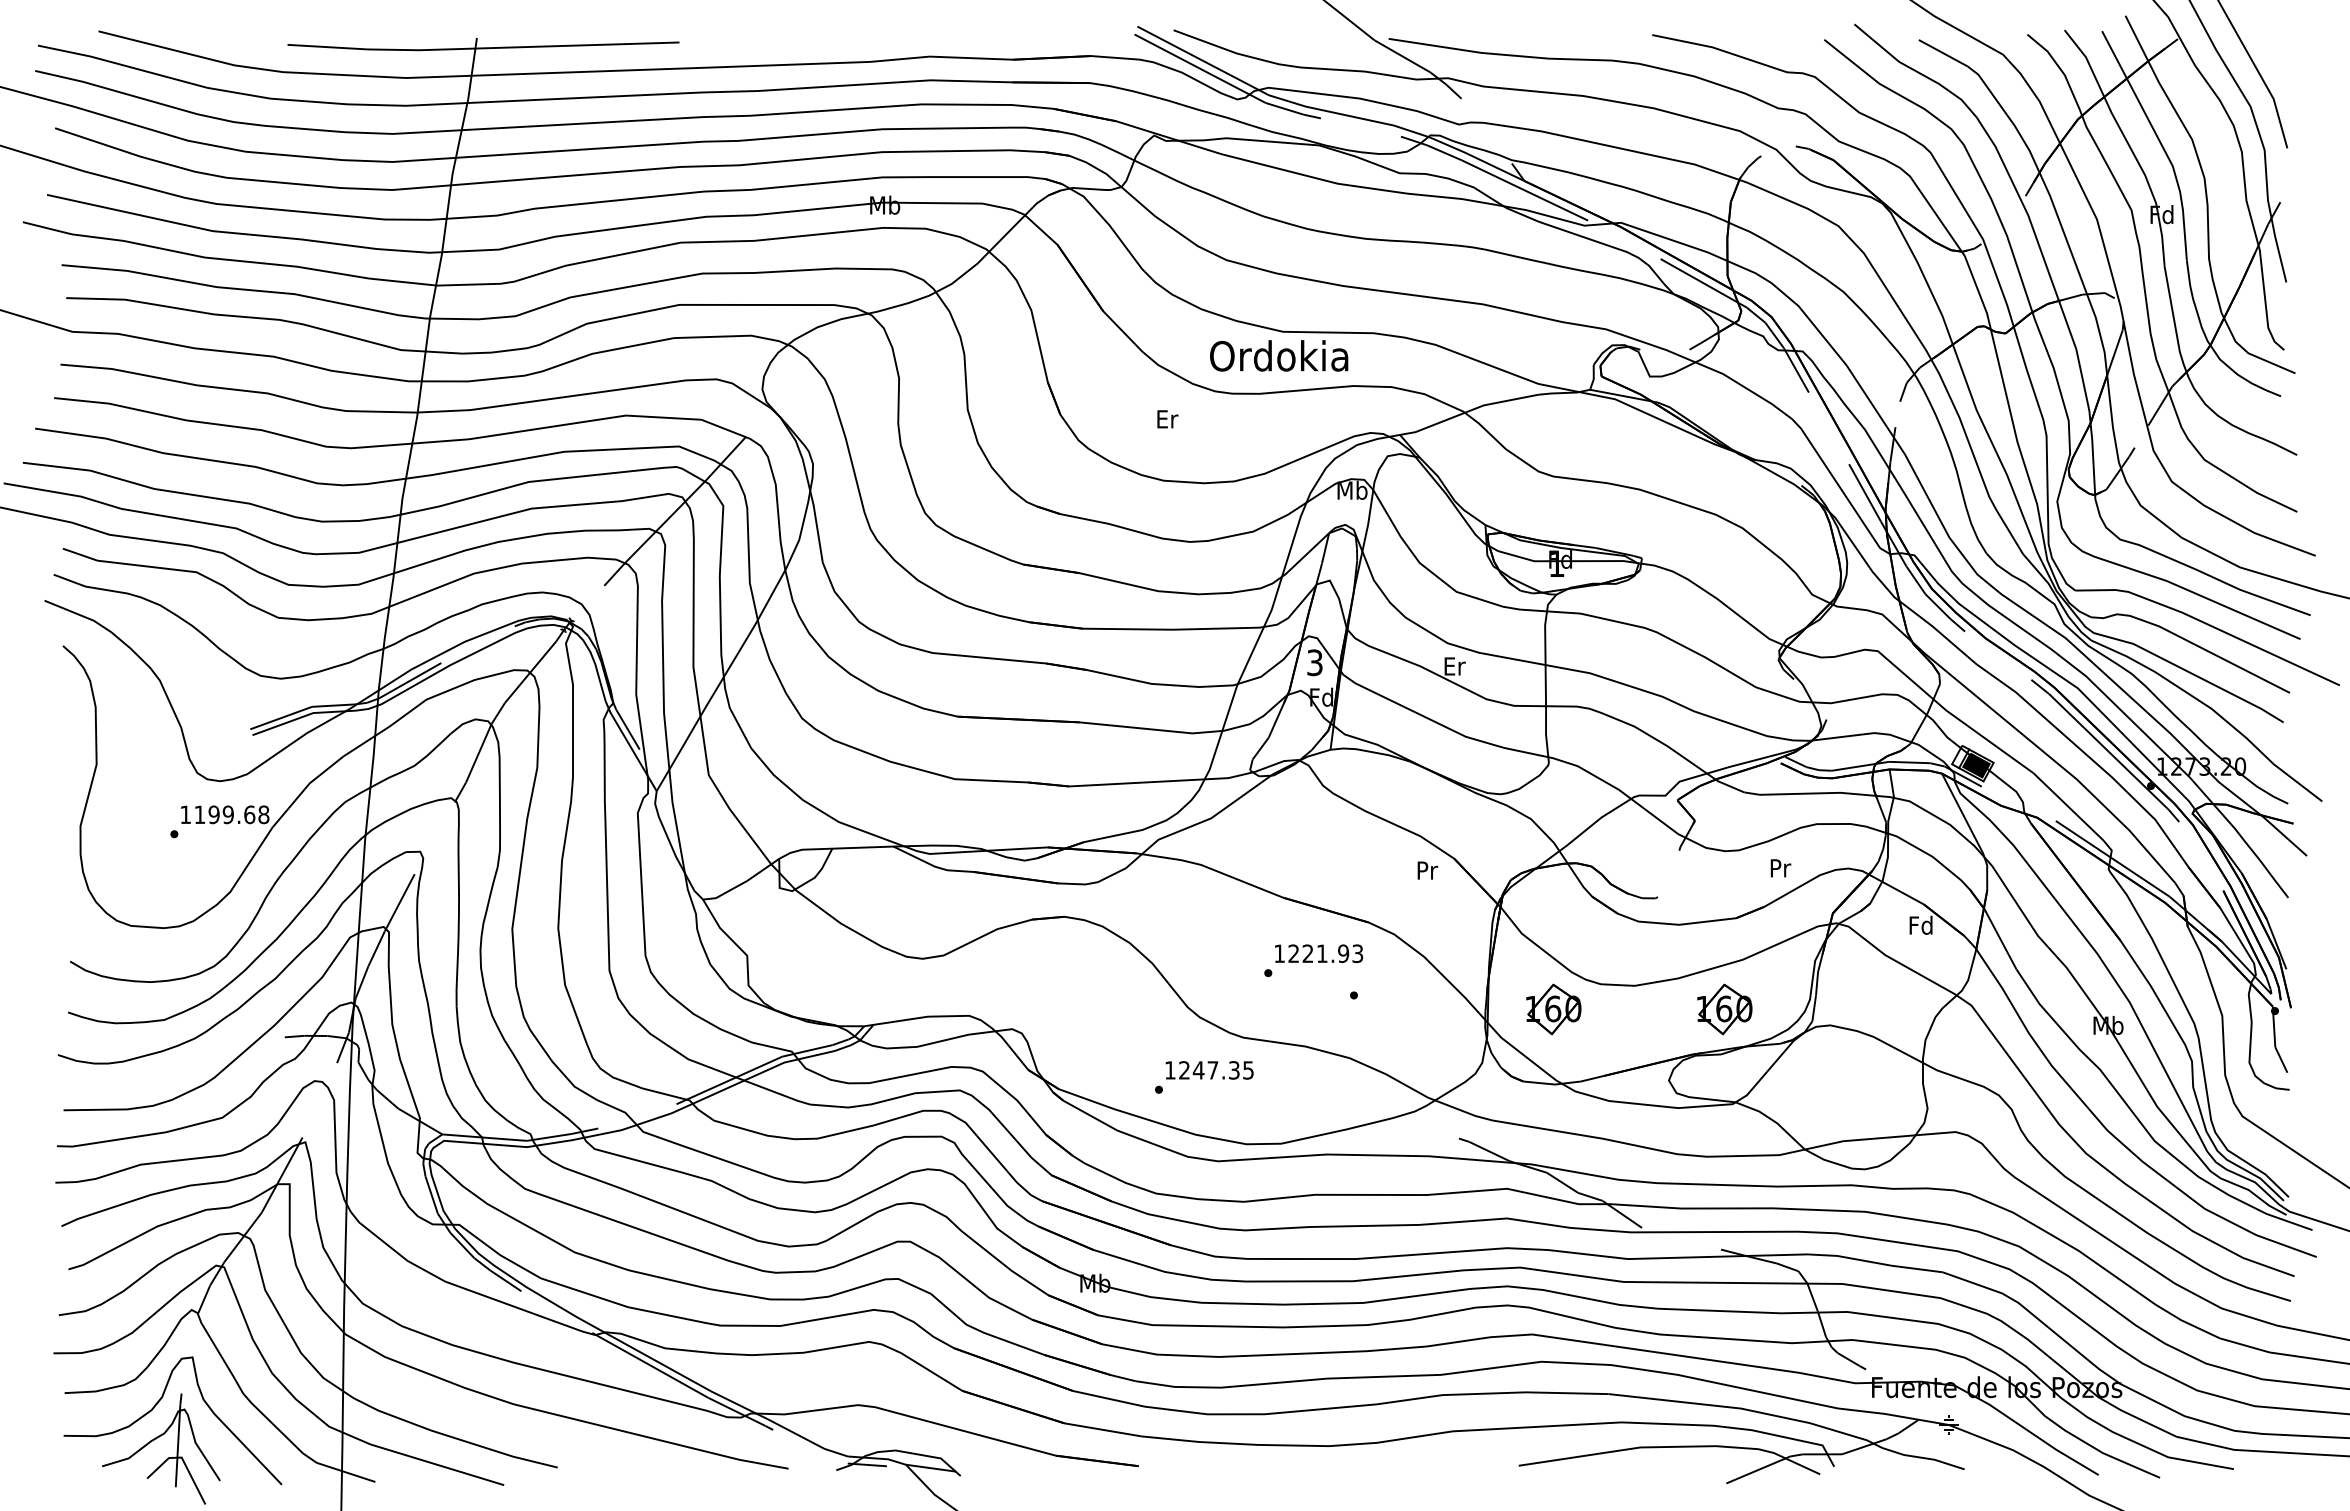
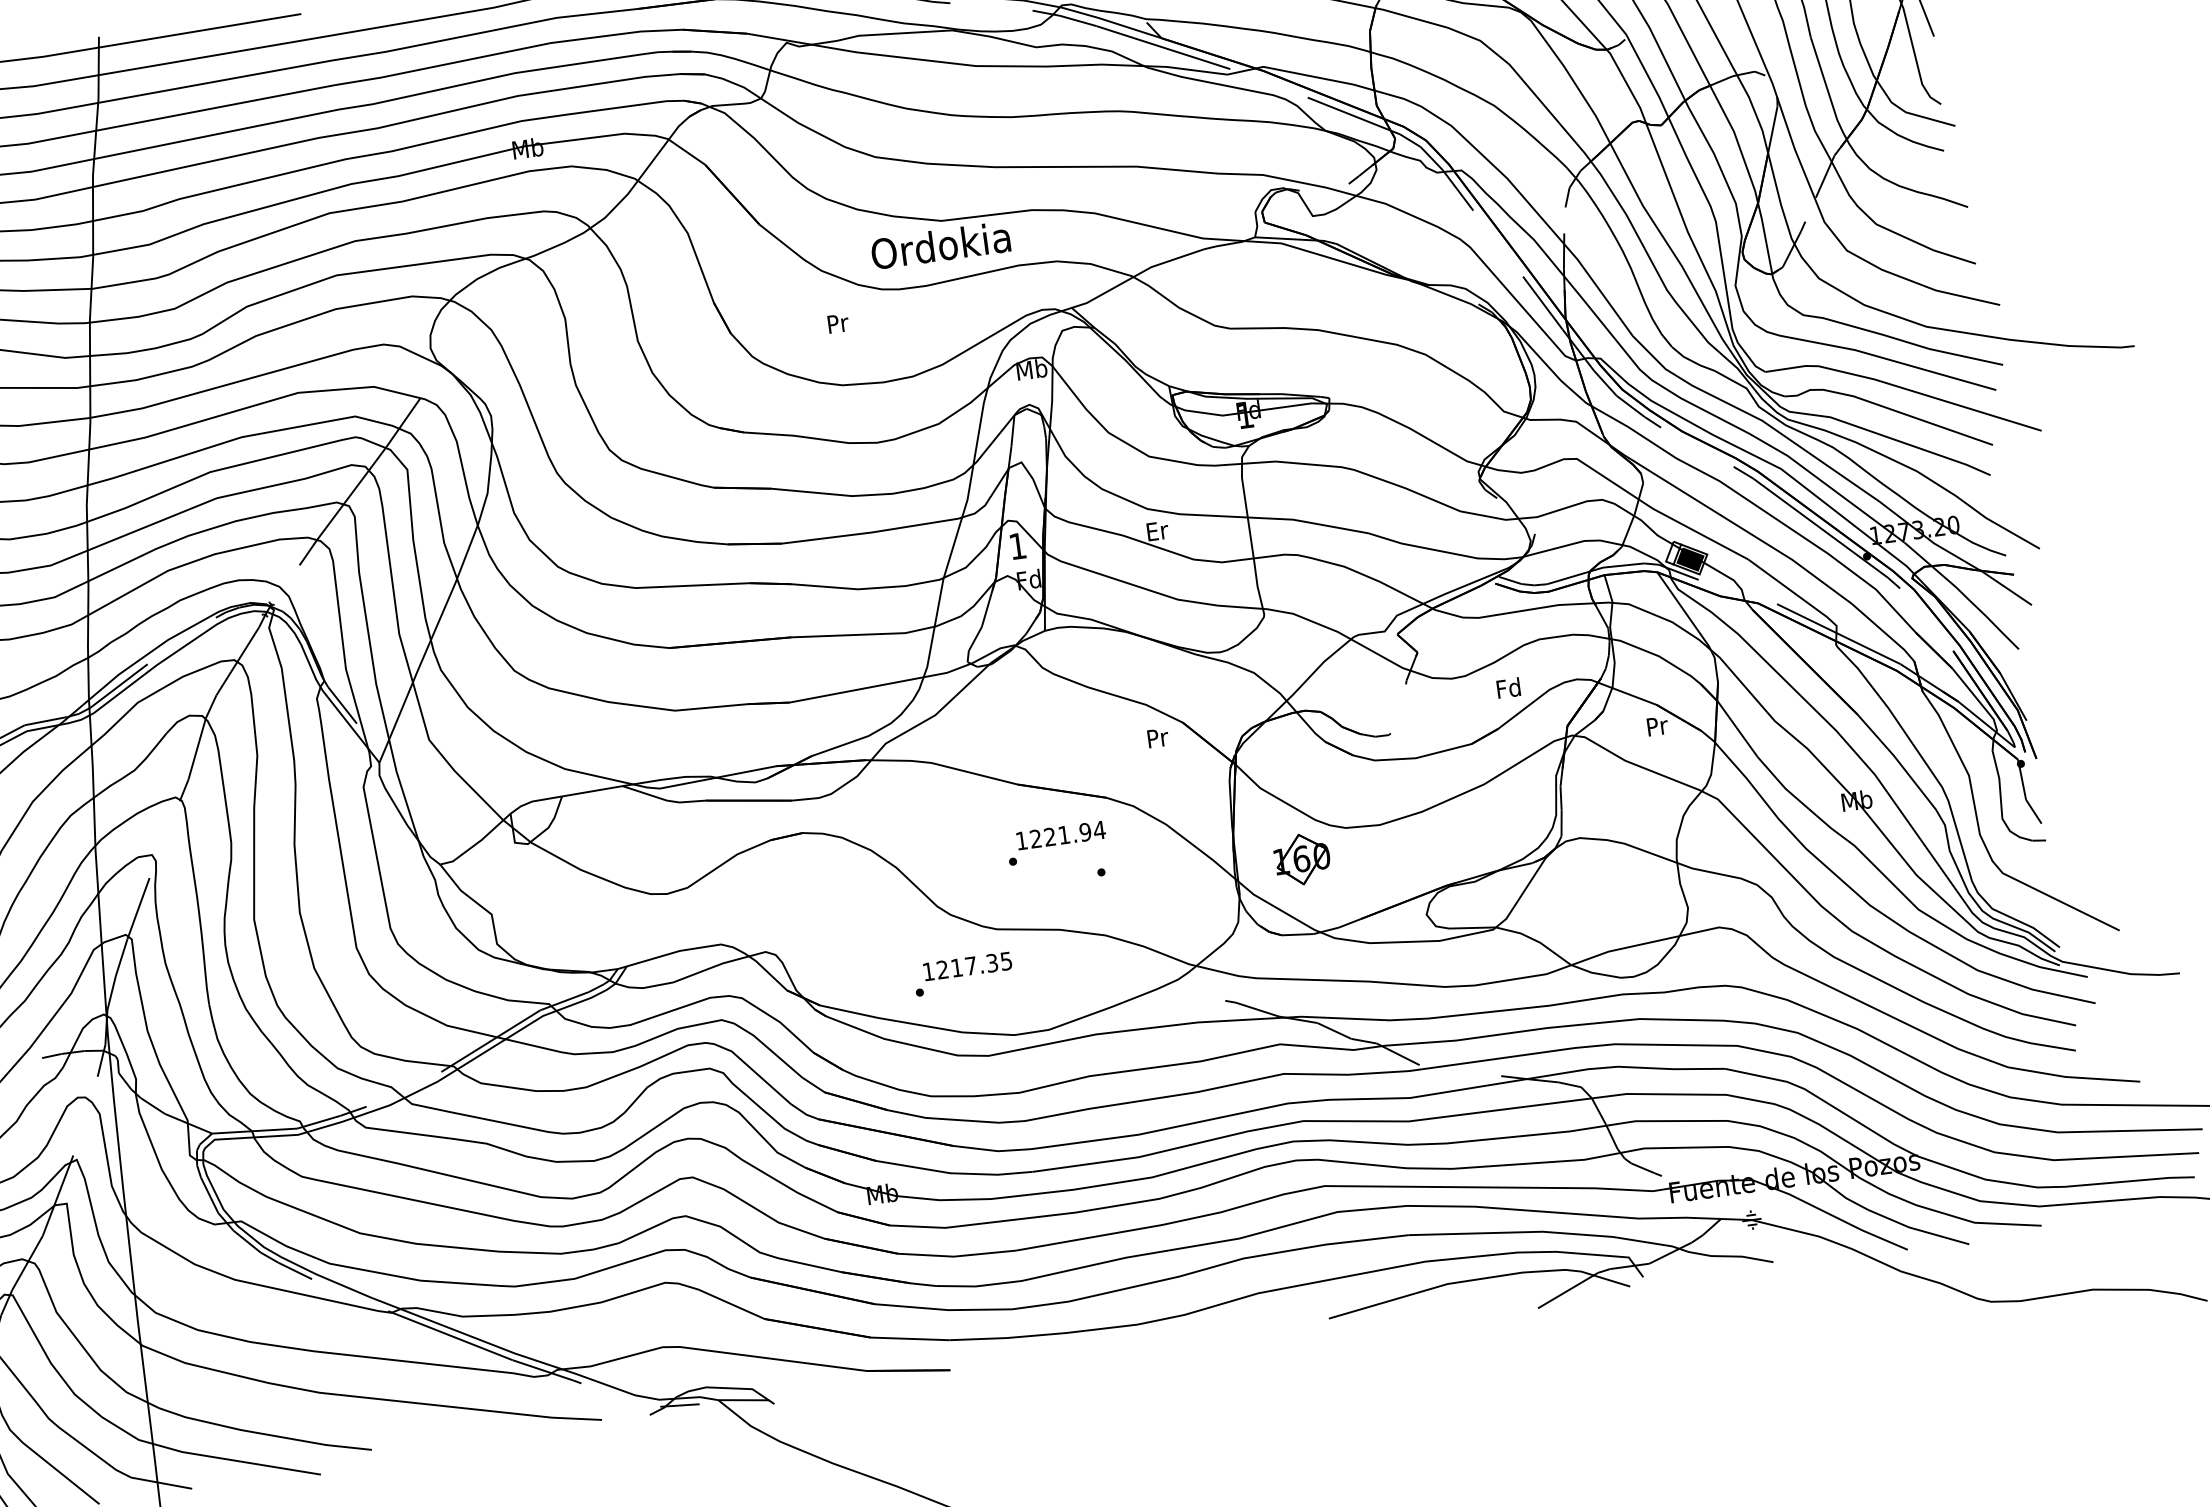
text: (1167, 419) -> (838, 323), Er -> Pr
text: (1314, 662) -> (1017, 546), 3 -> 1
text: (1779, 867) -> (1508, 687), Pr -> Fd
text: (1920, 924) -> (1656, 725), Fd -> Pr
text: (1357, 953) -> (1099, 830), 1221.93 -> 1221.94
part: (1724, 1009) -> (1472, 836), removed
text: (1198, 1070) -> (956, 968), 1247.35 -> 1217.35

